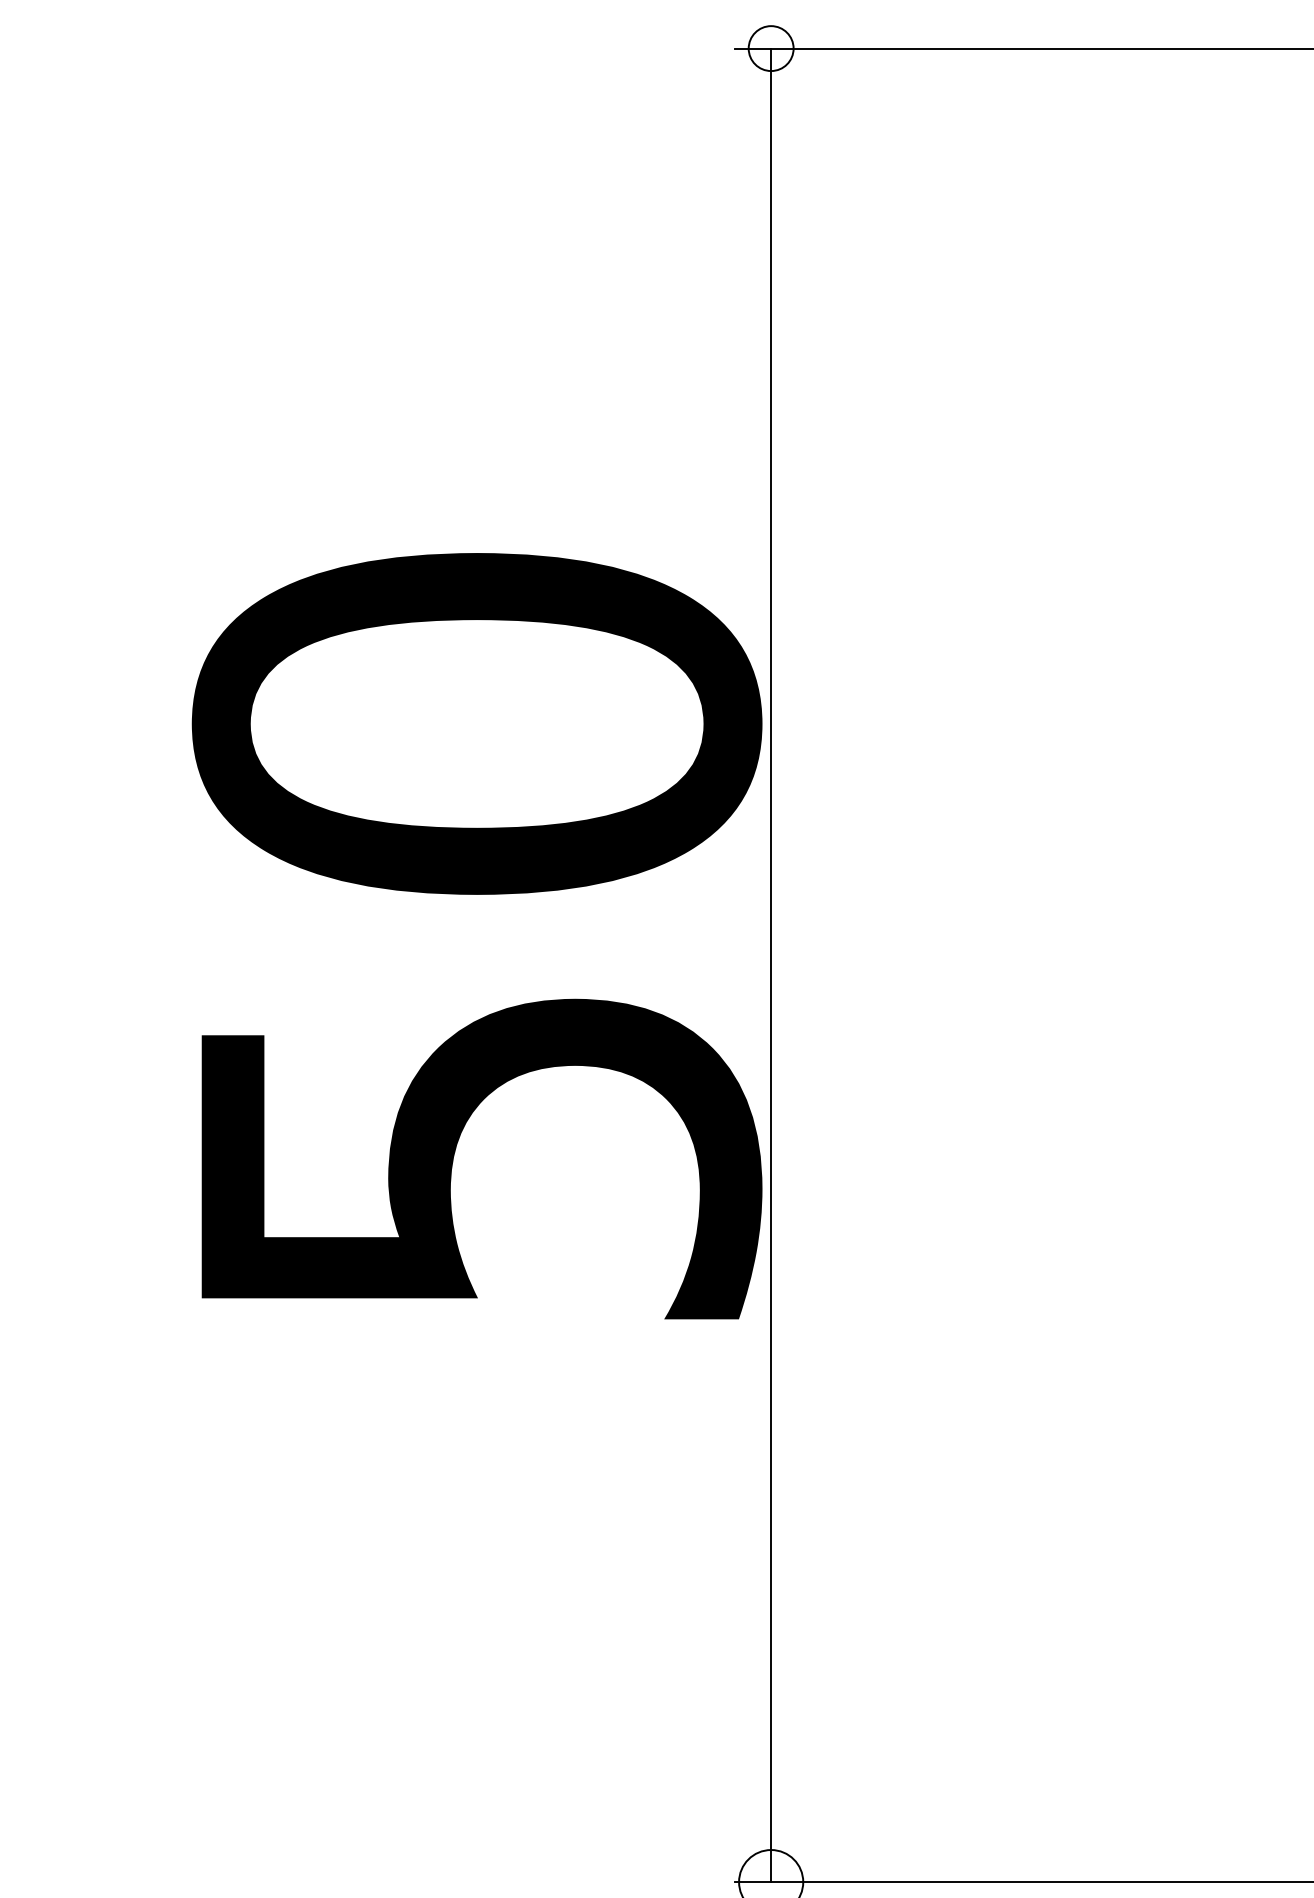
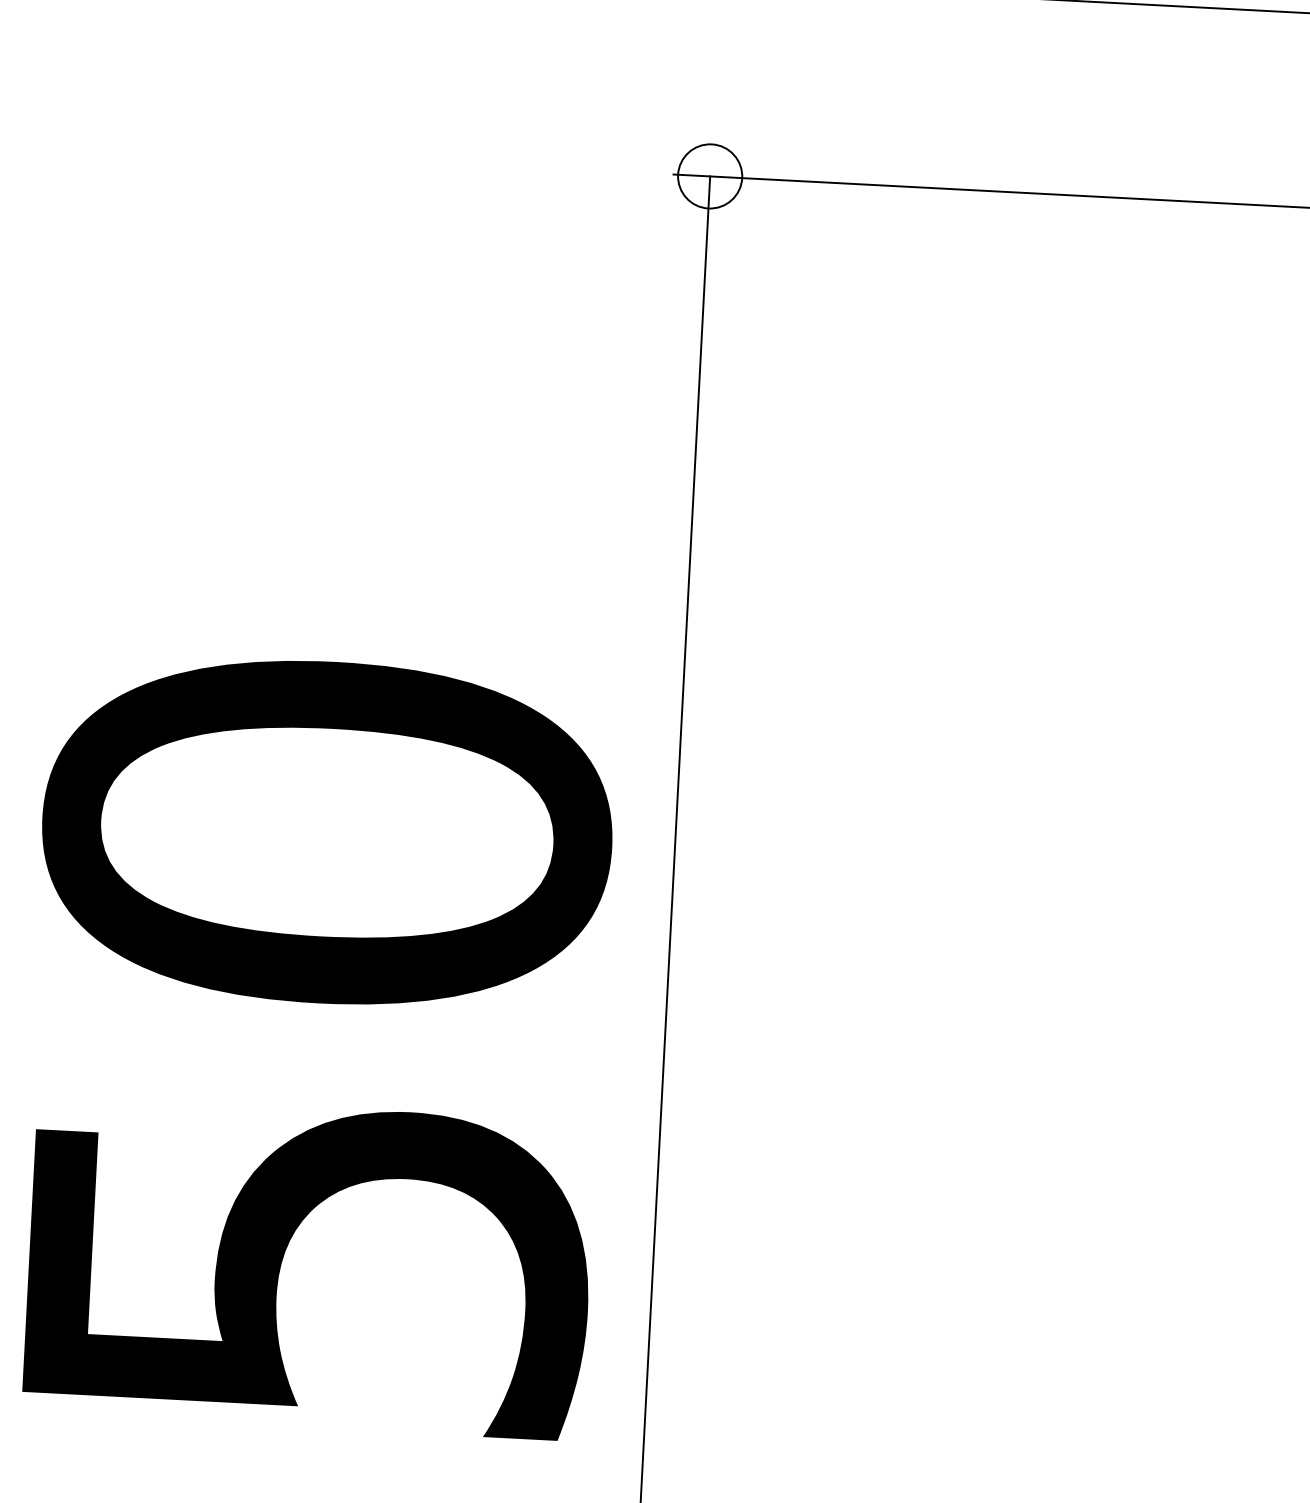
circle: (771, 48) -> (710, 176), size x1.43
text: (476, 936) -> (315, 1044), moved

